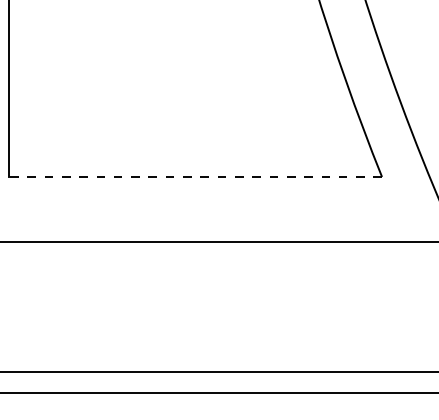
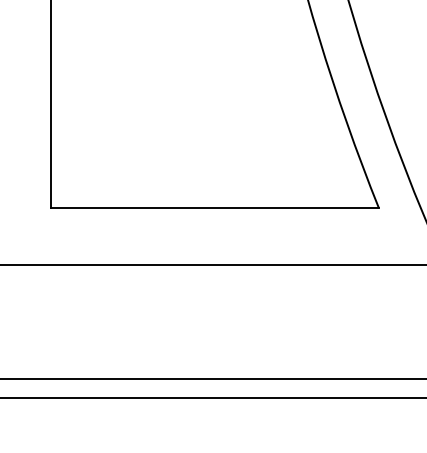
line: (196, 177) -> (215, 208), dashed -> solid

